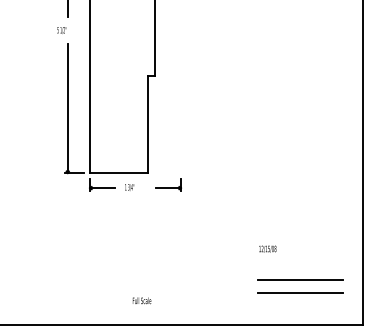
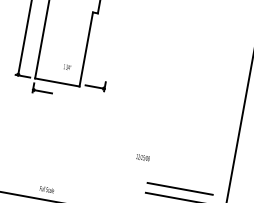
part: (168, 184) -> (95, 84), moved
text: (129, 187) -> (67, 67), moved
text: (267, 248) -> (142, 157), moved
text: (141, 300) -> (46, 189), moved

